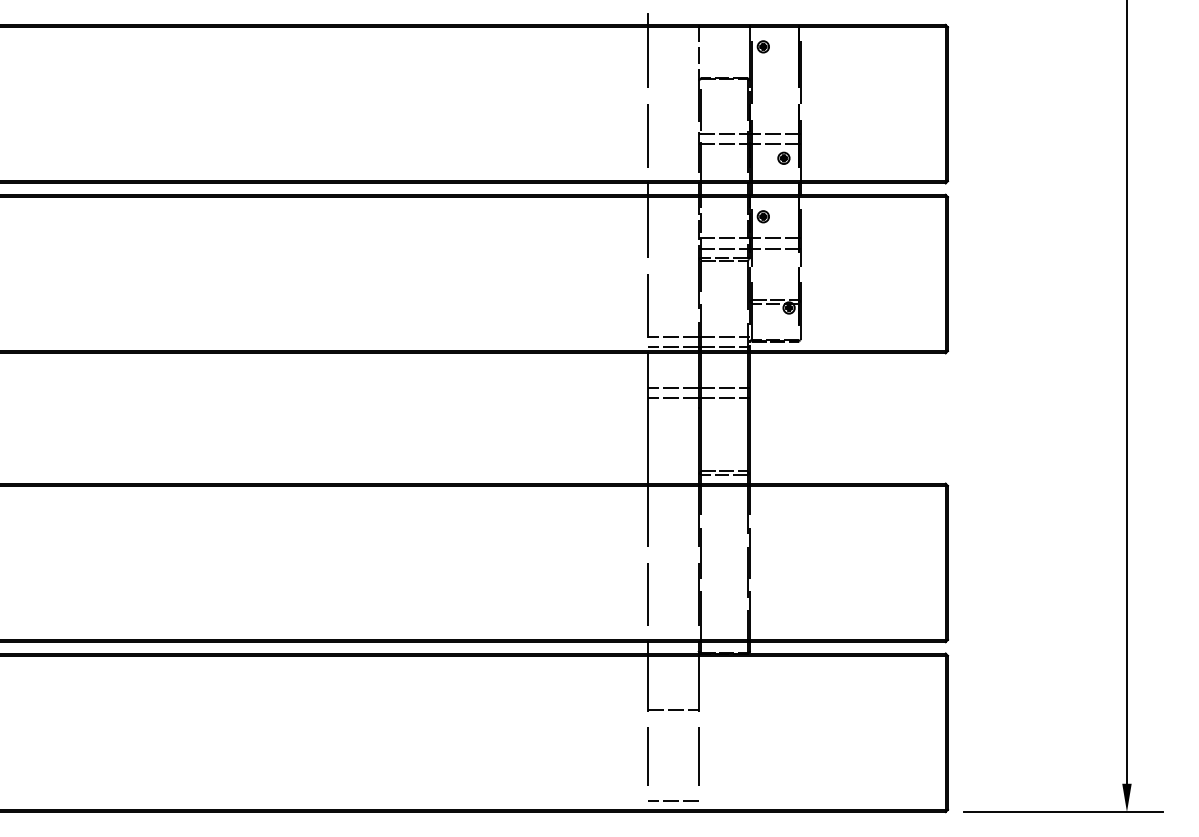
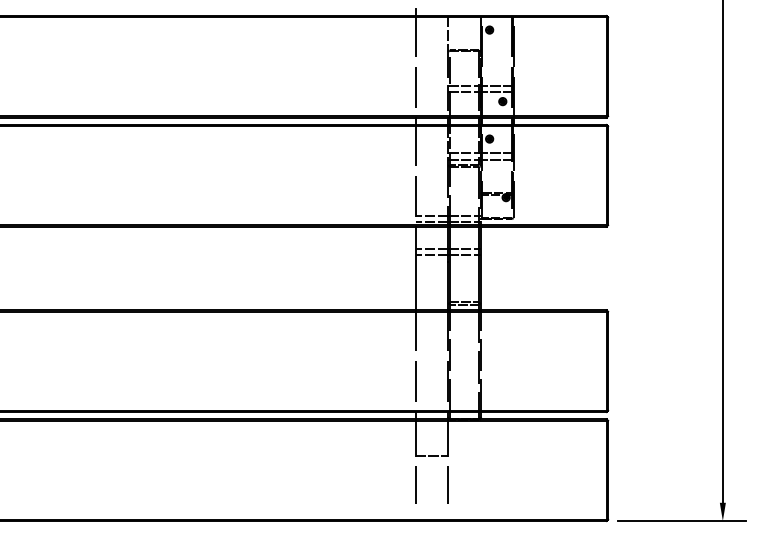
line: (672, 800) -> (431, 513), removed

